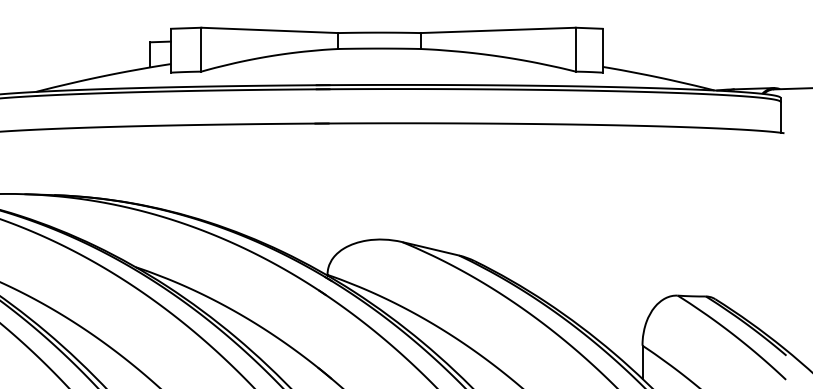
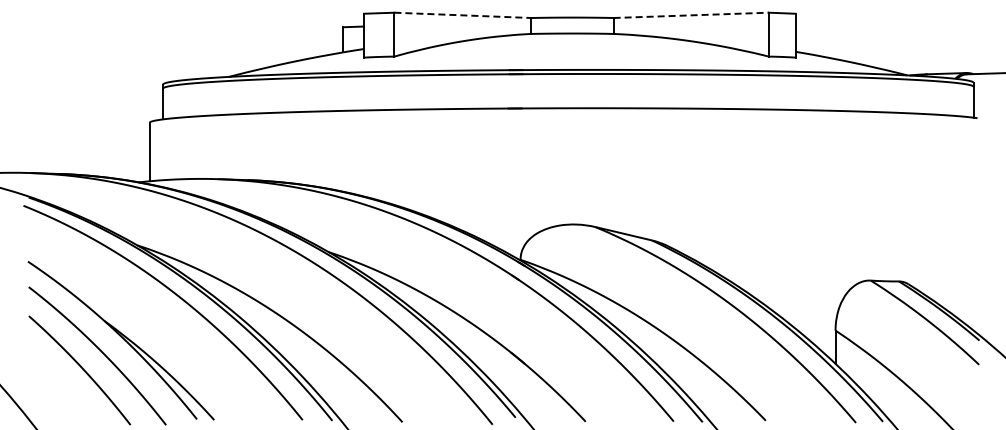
line: (270, 30) -> (463, 15), solid -> dashed
line: (498, 30) -> (691, 15), solid -> dashed

